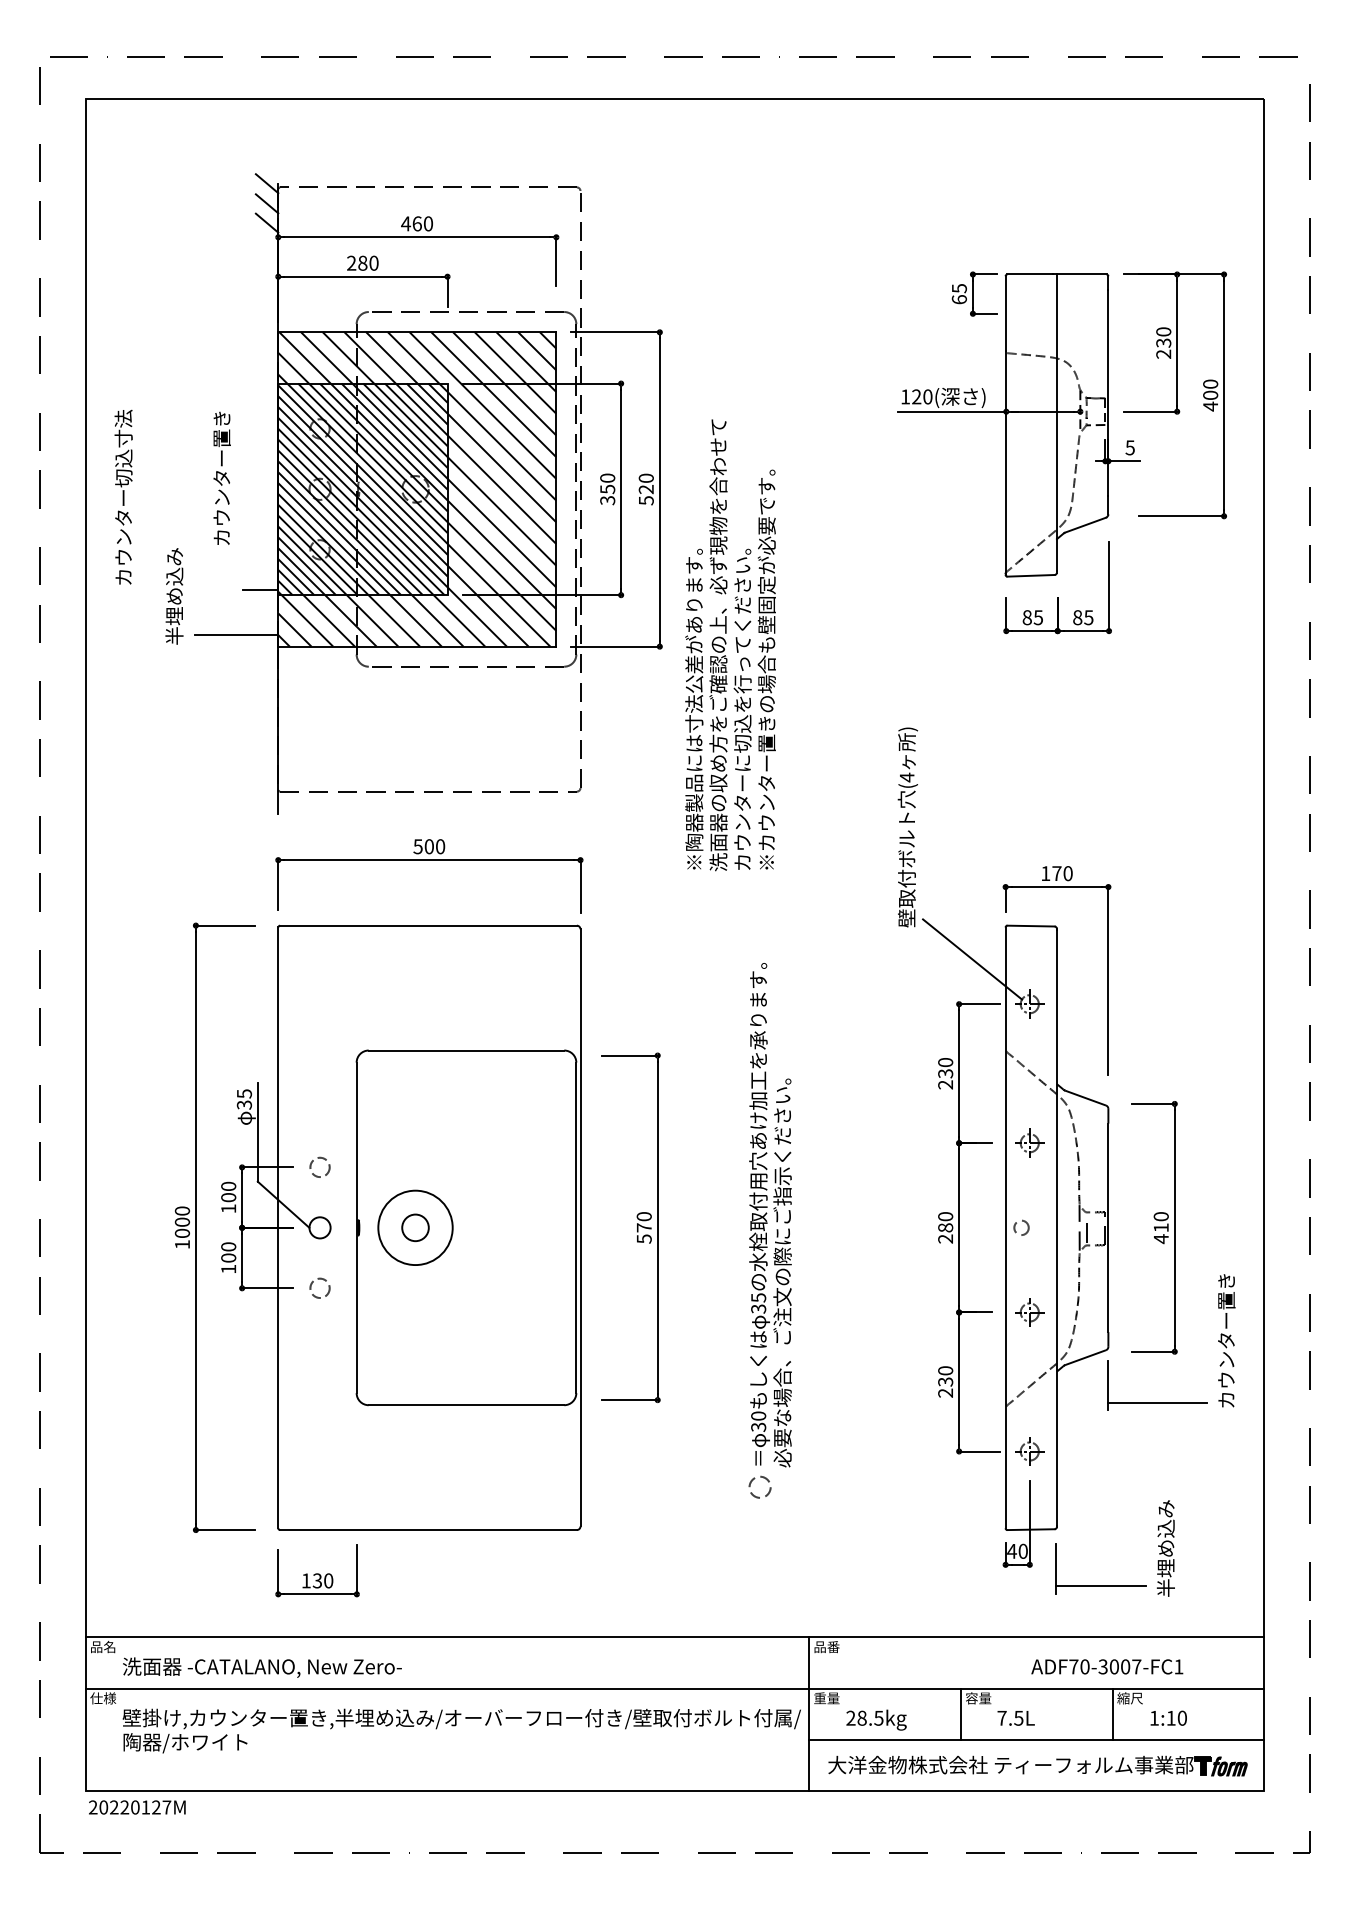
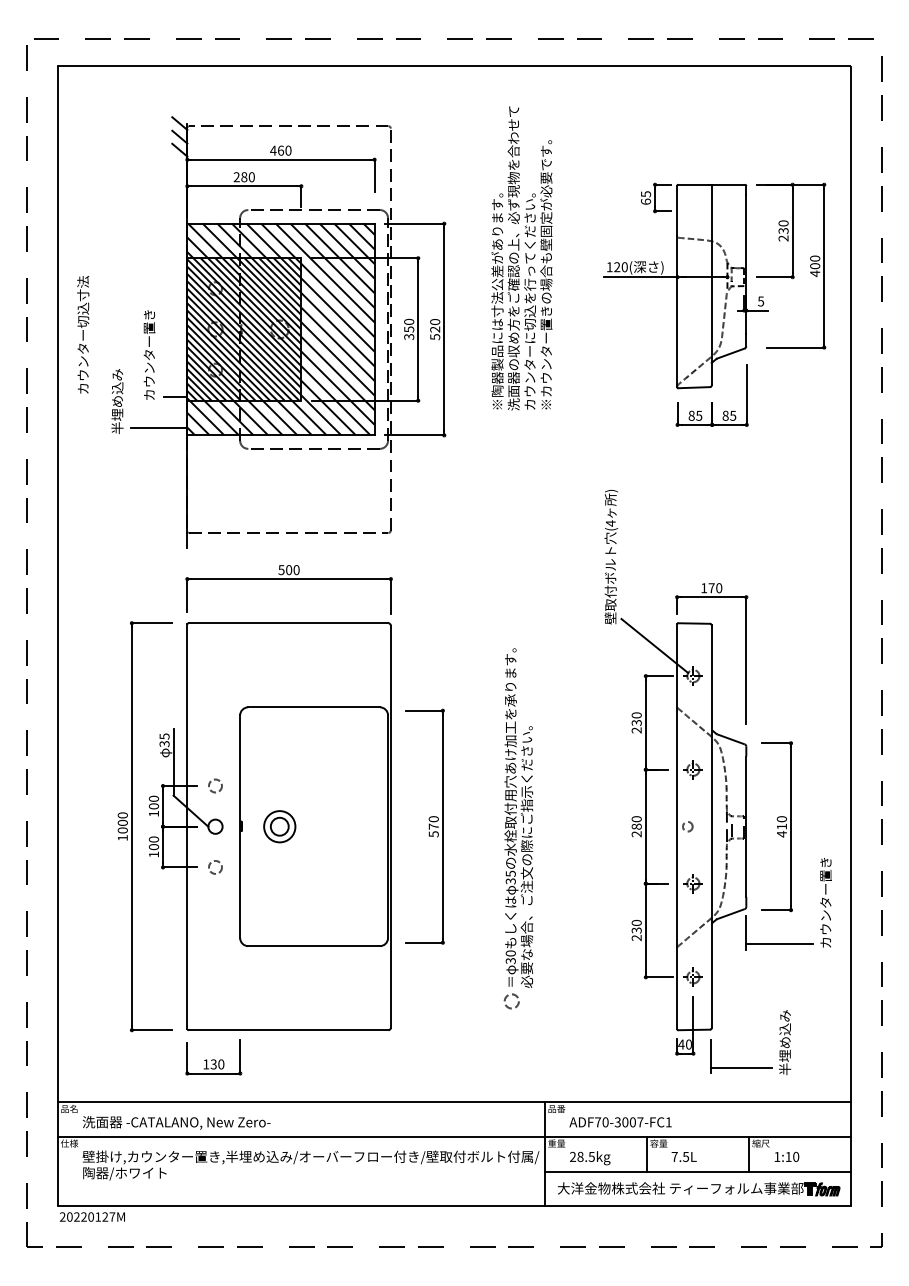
text: (222, 477) -> (149, 354), moved
text: (729, 645) -> (521, 258), moved
circle: (415, 1227) -> (279, 826), size x0.62
text: (1107, 1667) -> (620, 1122), moved

